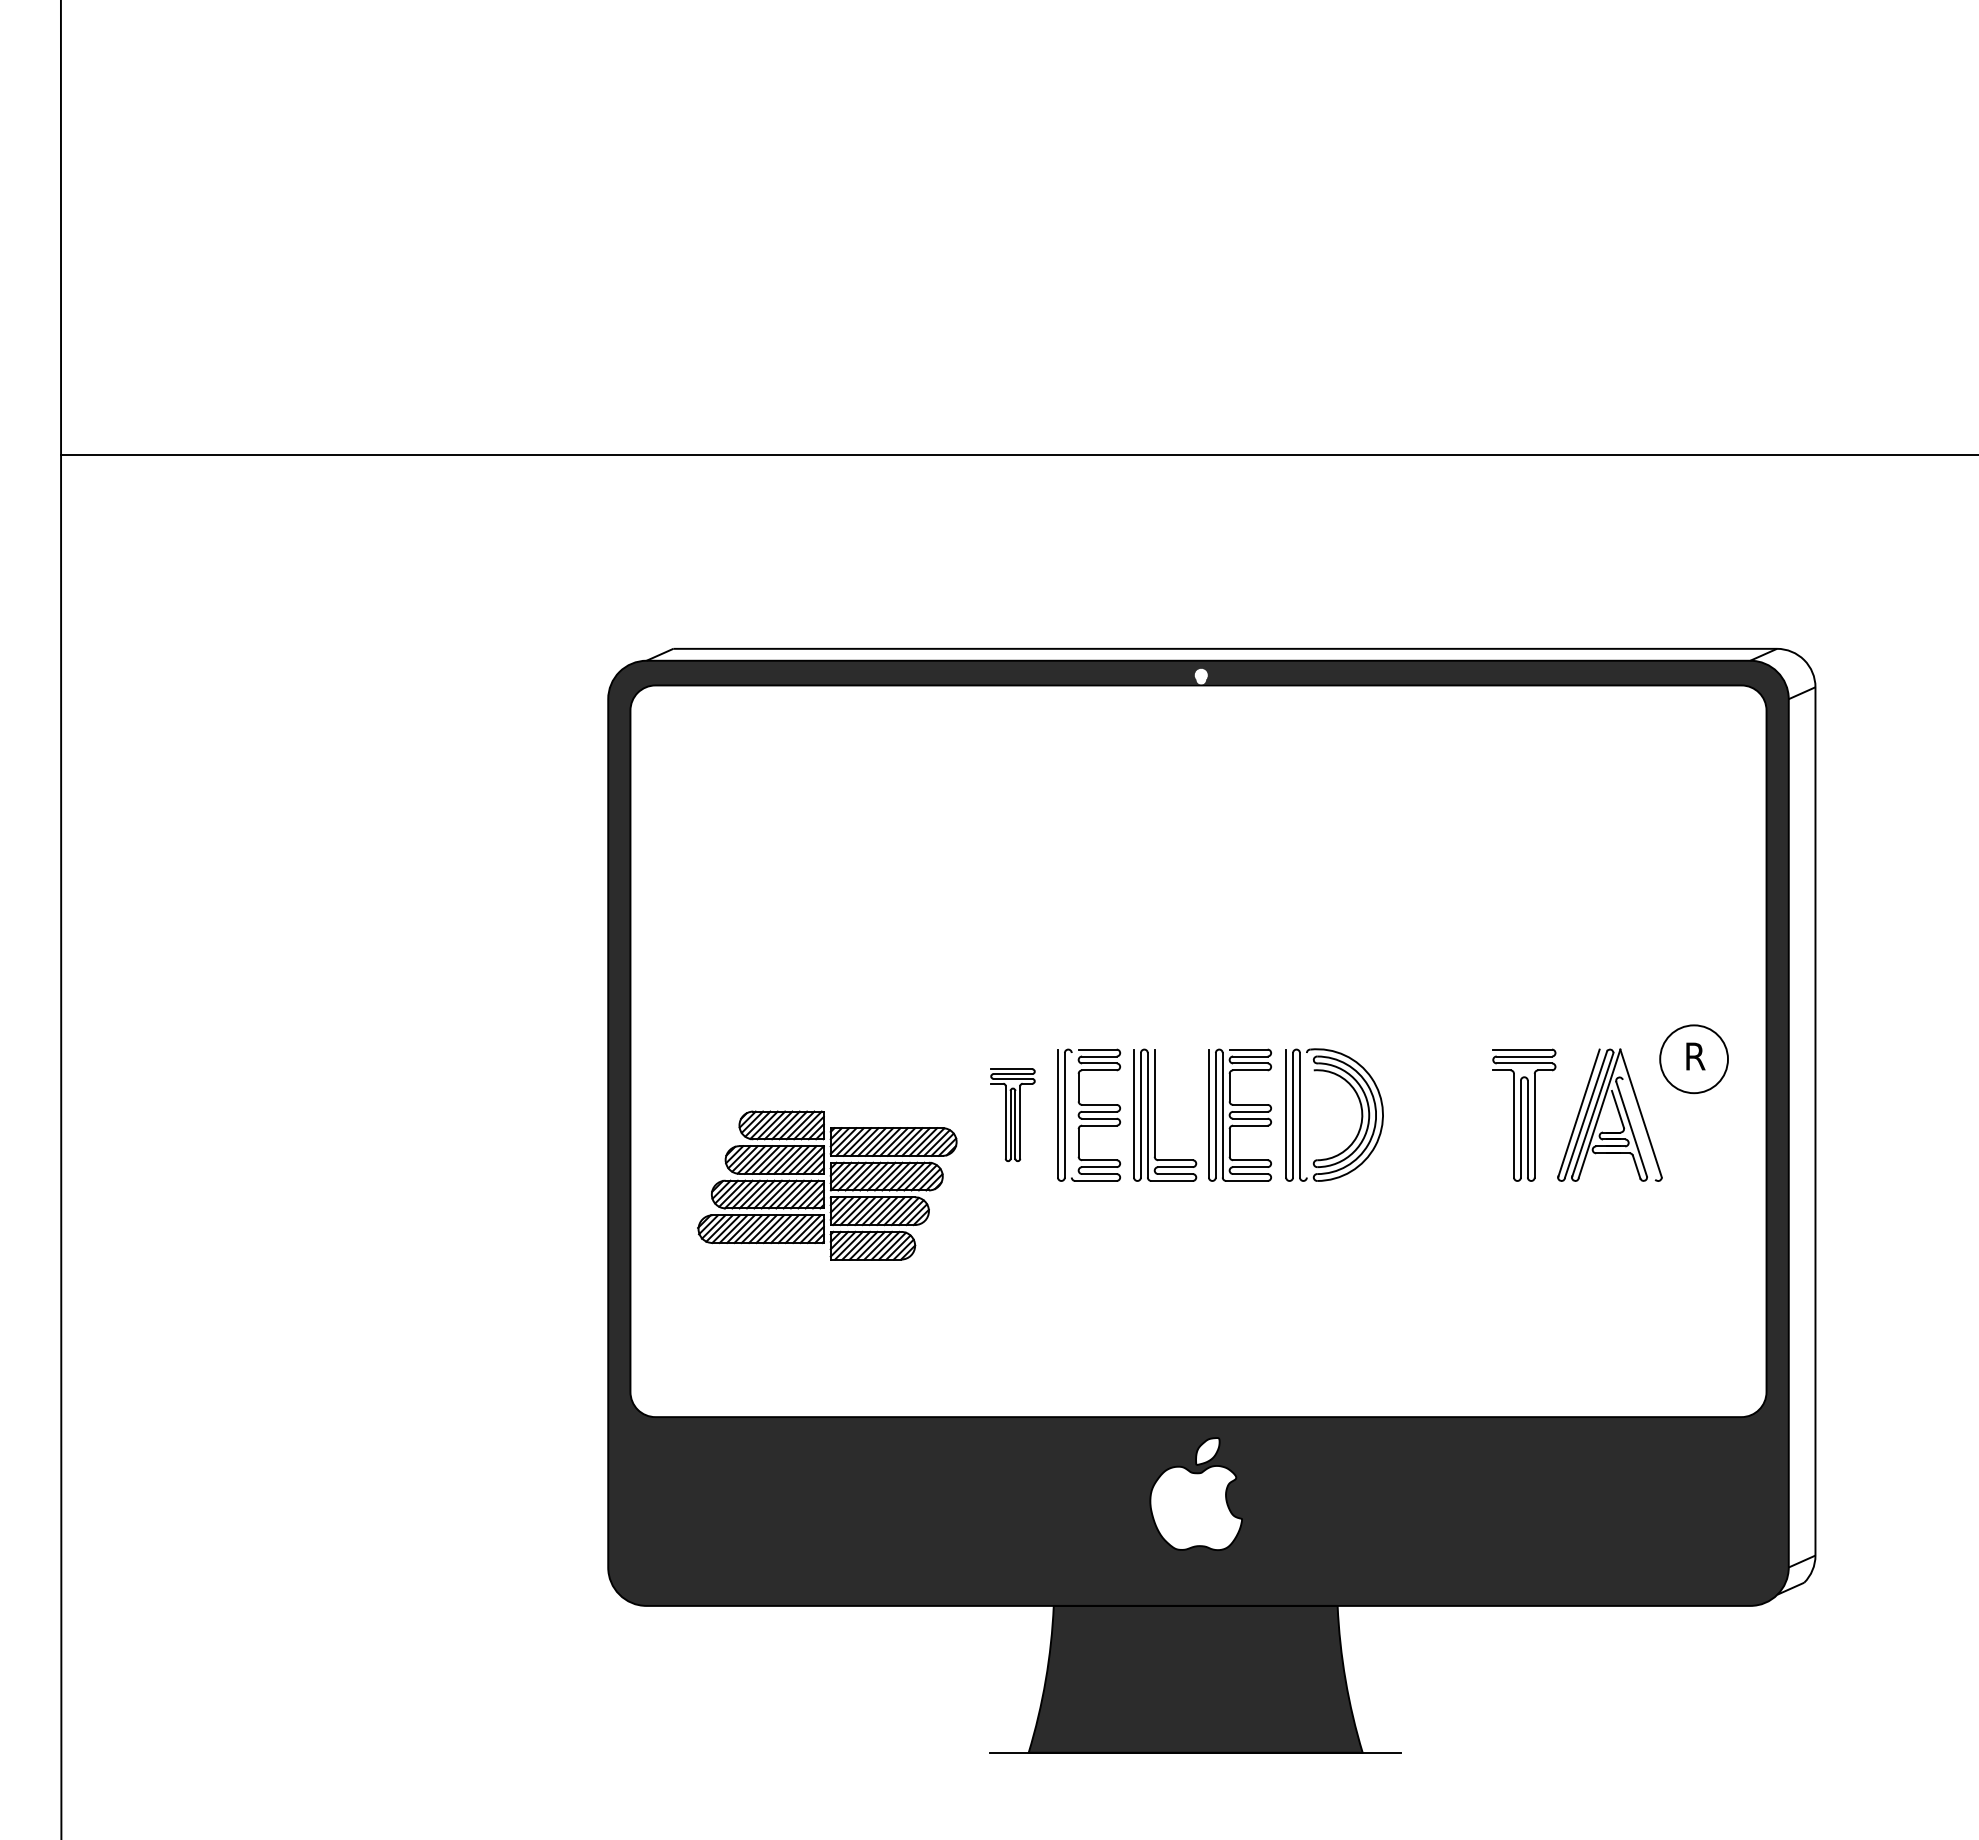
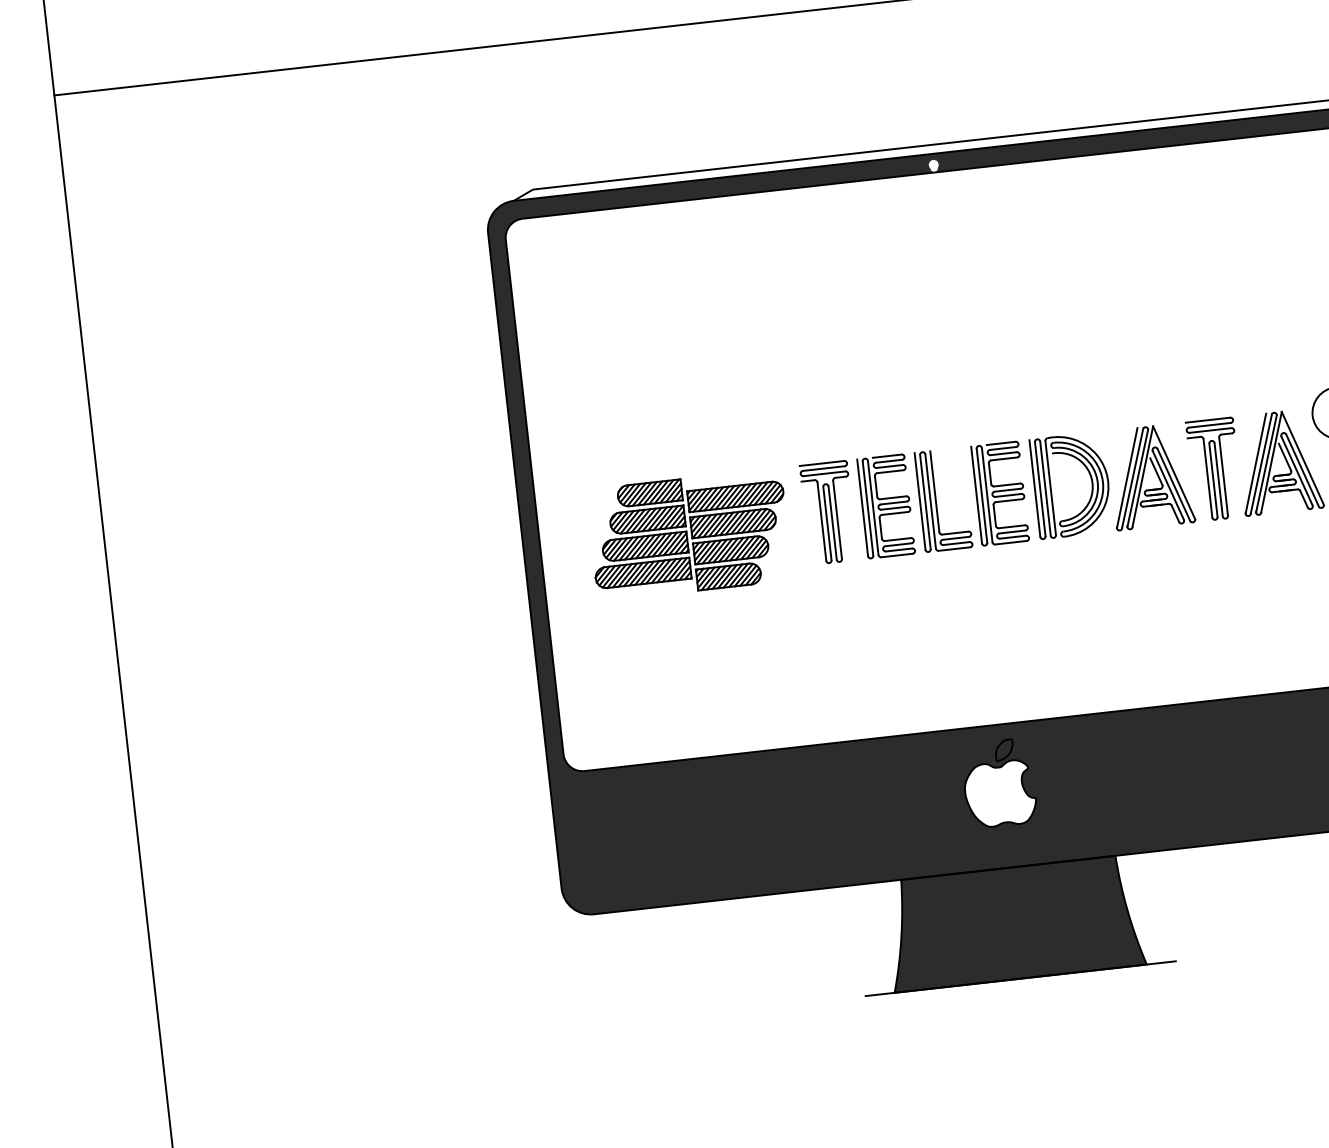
part: (1446, 1110) -> (1155, 472), added
part: (1012, 1114) -> (828, 512), size x1.43
line: (1071, 1115) -> (873, 508), added
line: (1306, 1115) -> (1050, 488), added
line: (1638, 1129) -> (1302, 470), added
part: (827, 1185) -> (689, 534), moved

